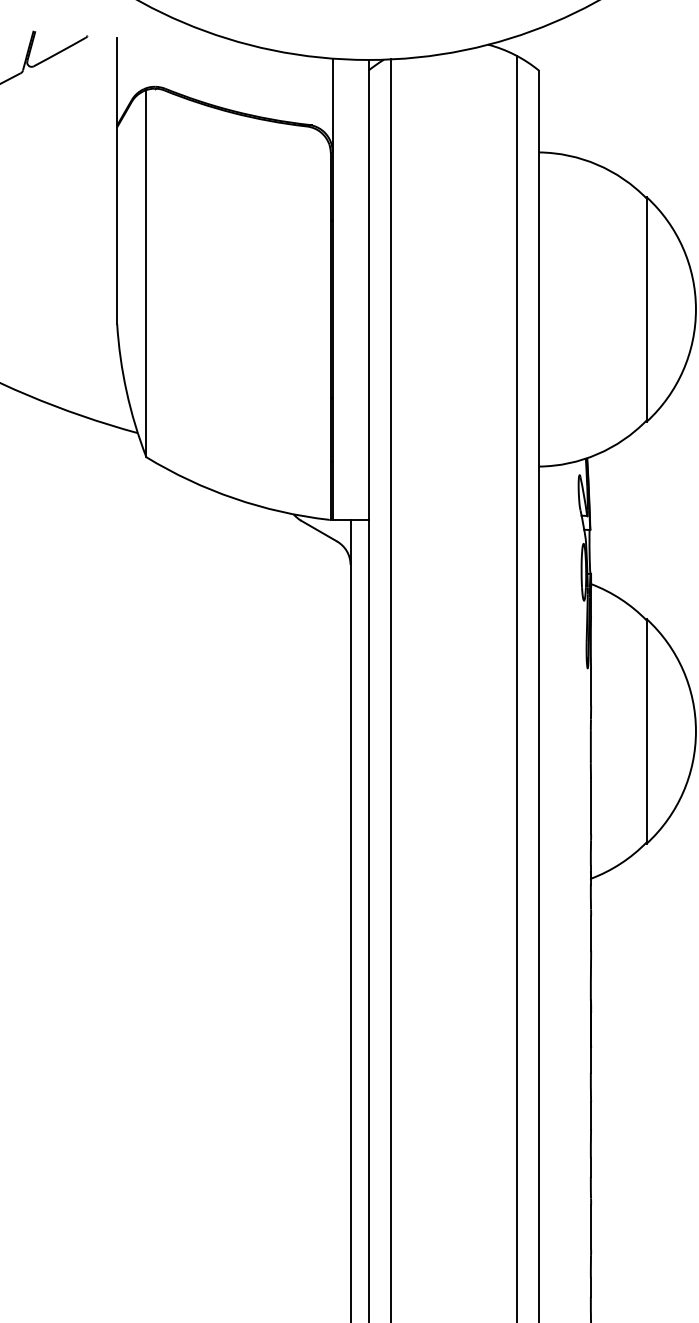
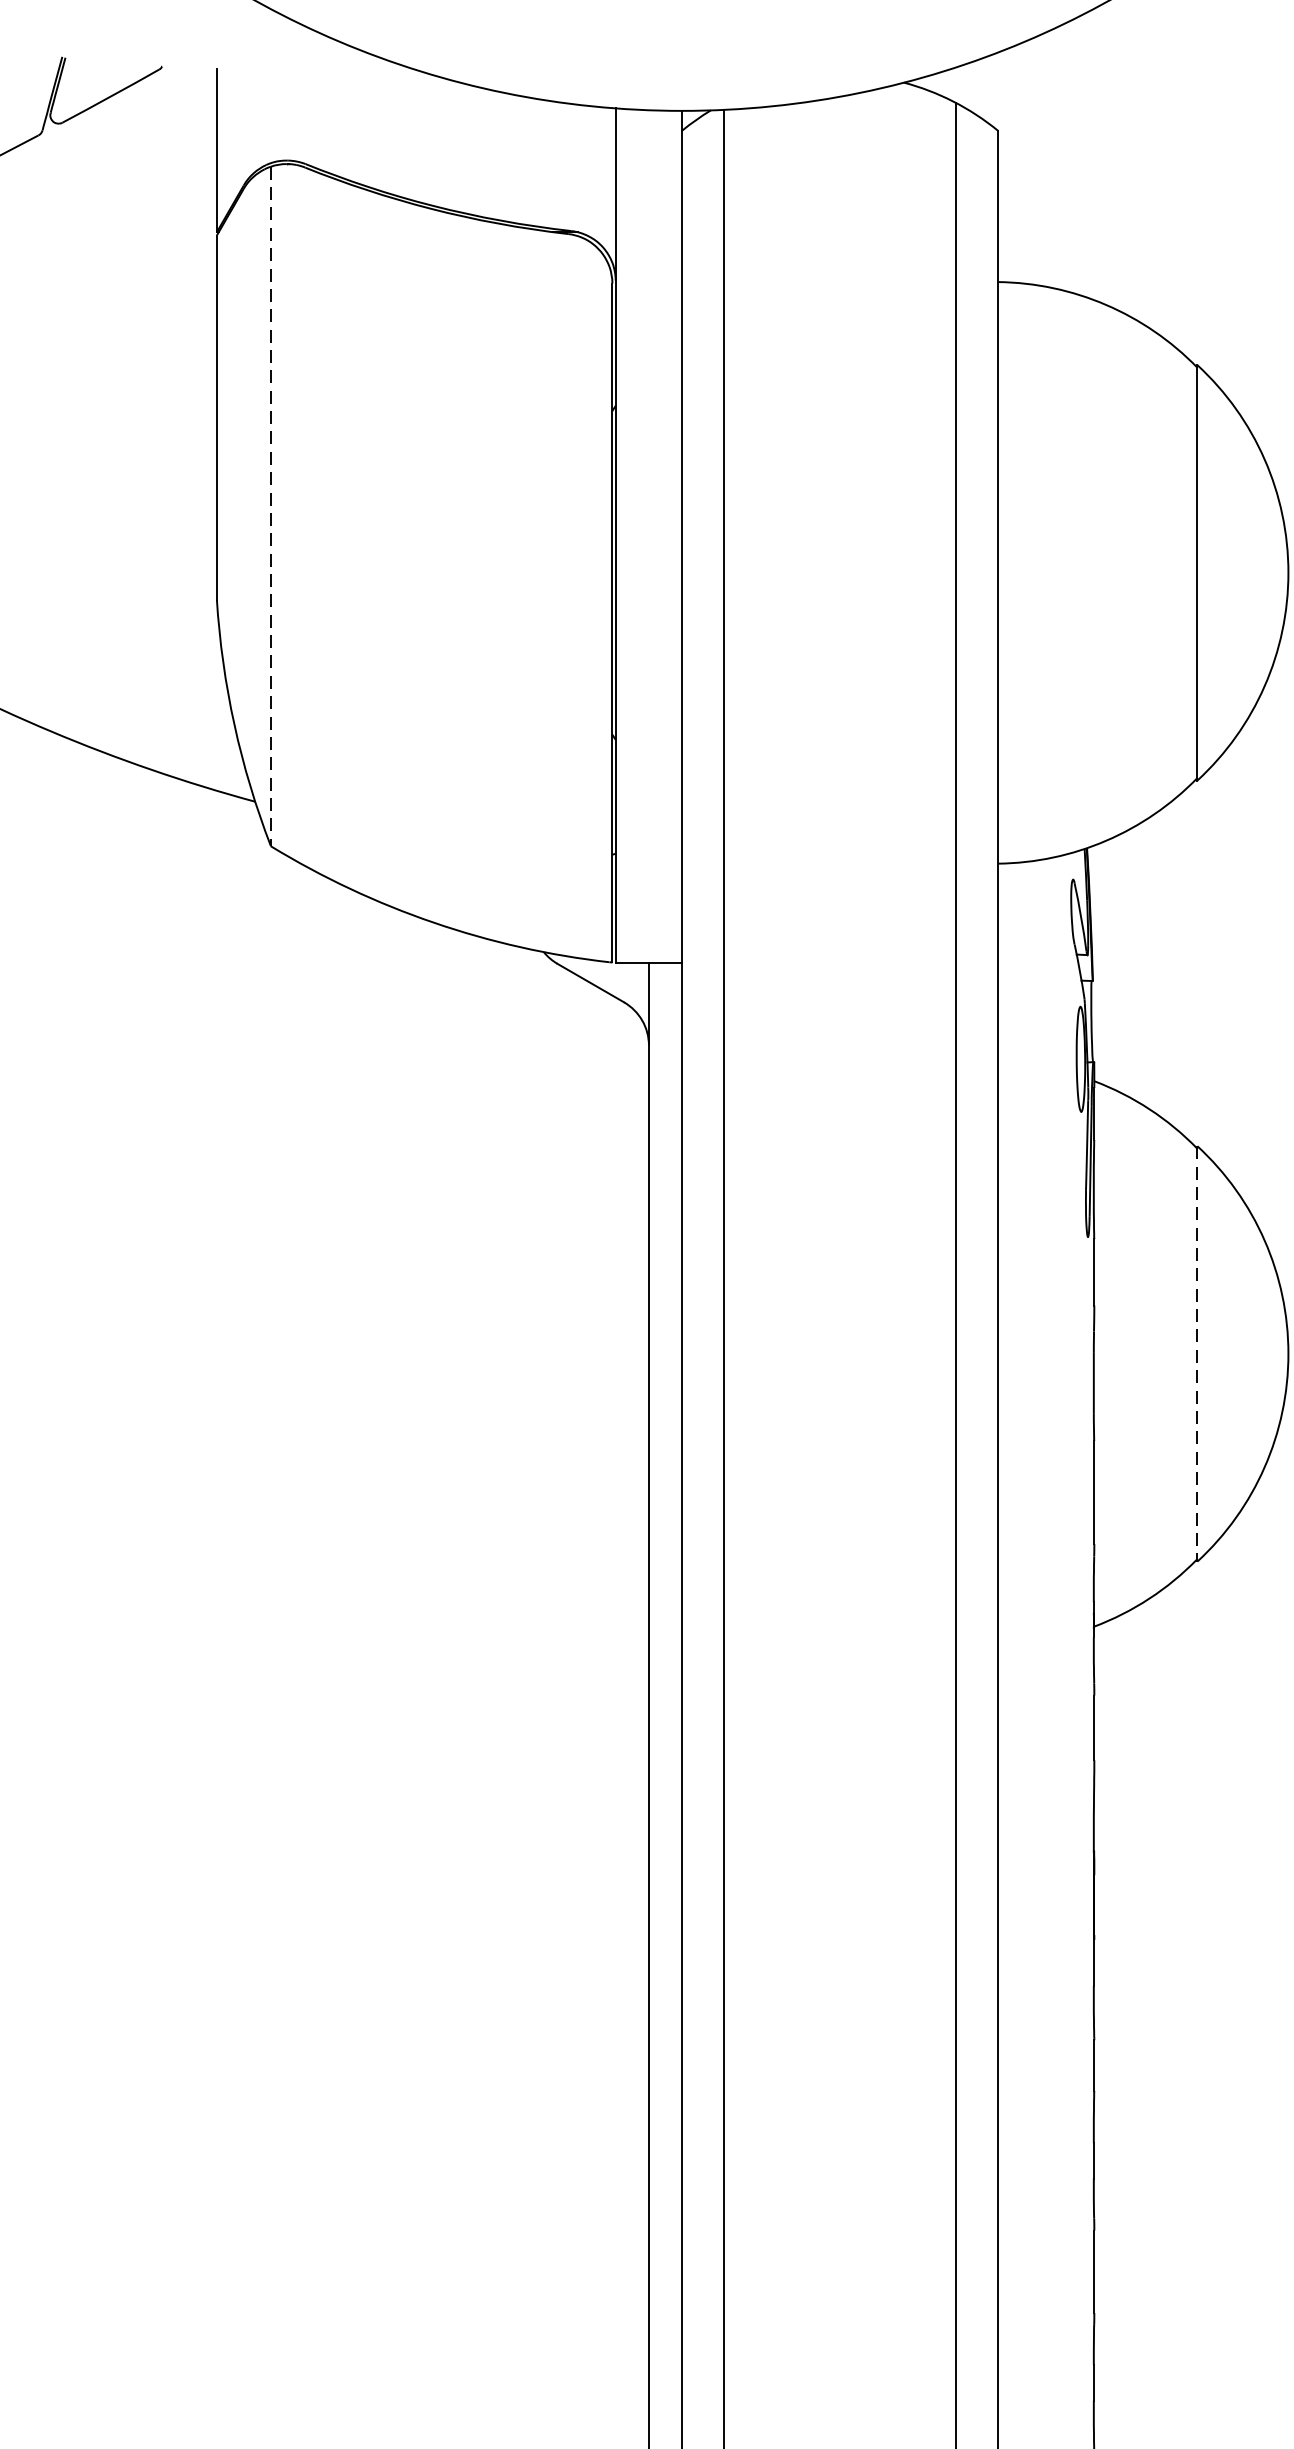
line: (146, 273) -> (271, 506), solid -> dashed
line: (646, 731) -> (1196, 1354), solid -> dashed

